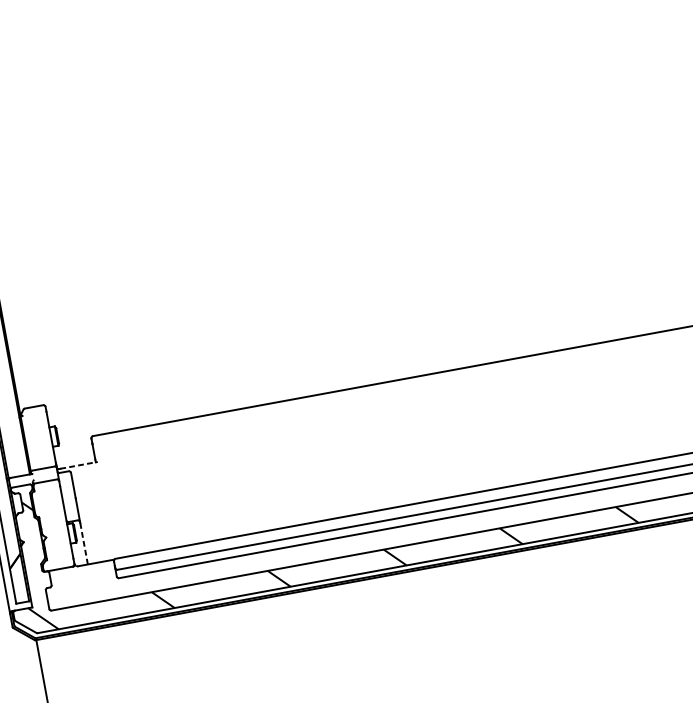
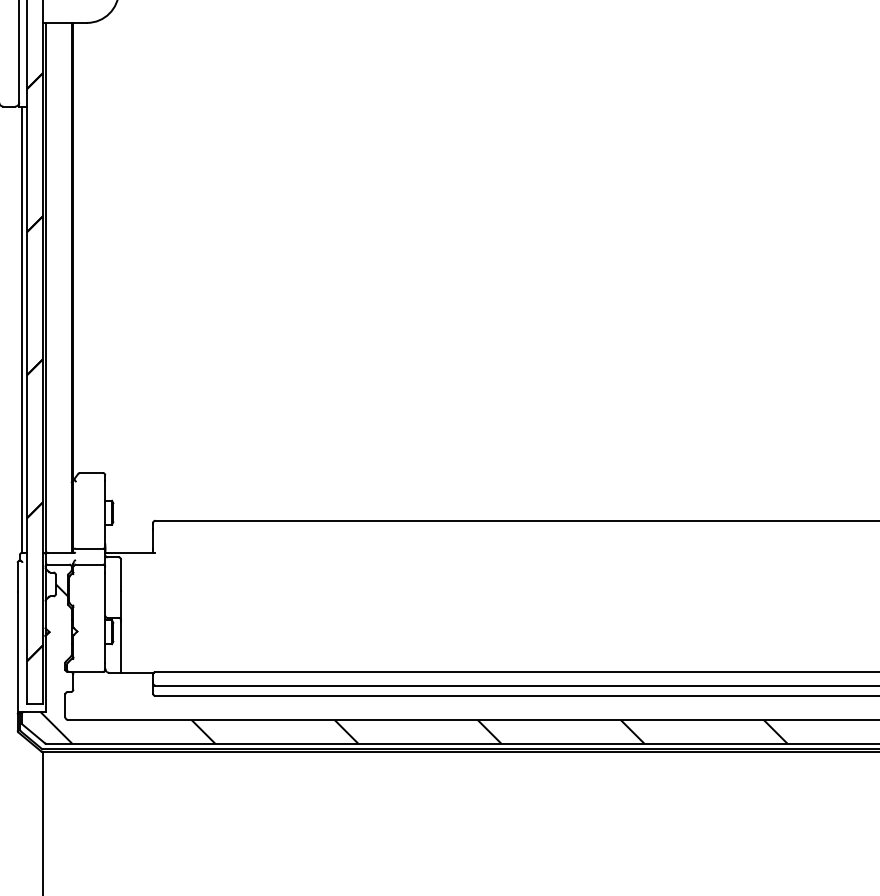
line: (79, 465) -> (132, 552), dashed -> solid
line: (84, 543) -> (121, 647), dashed -> solid

